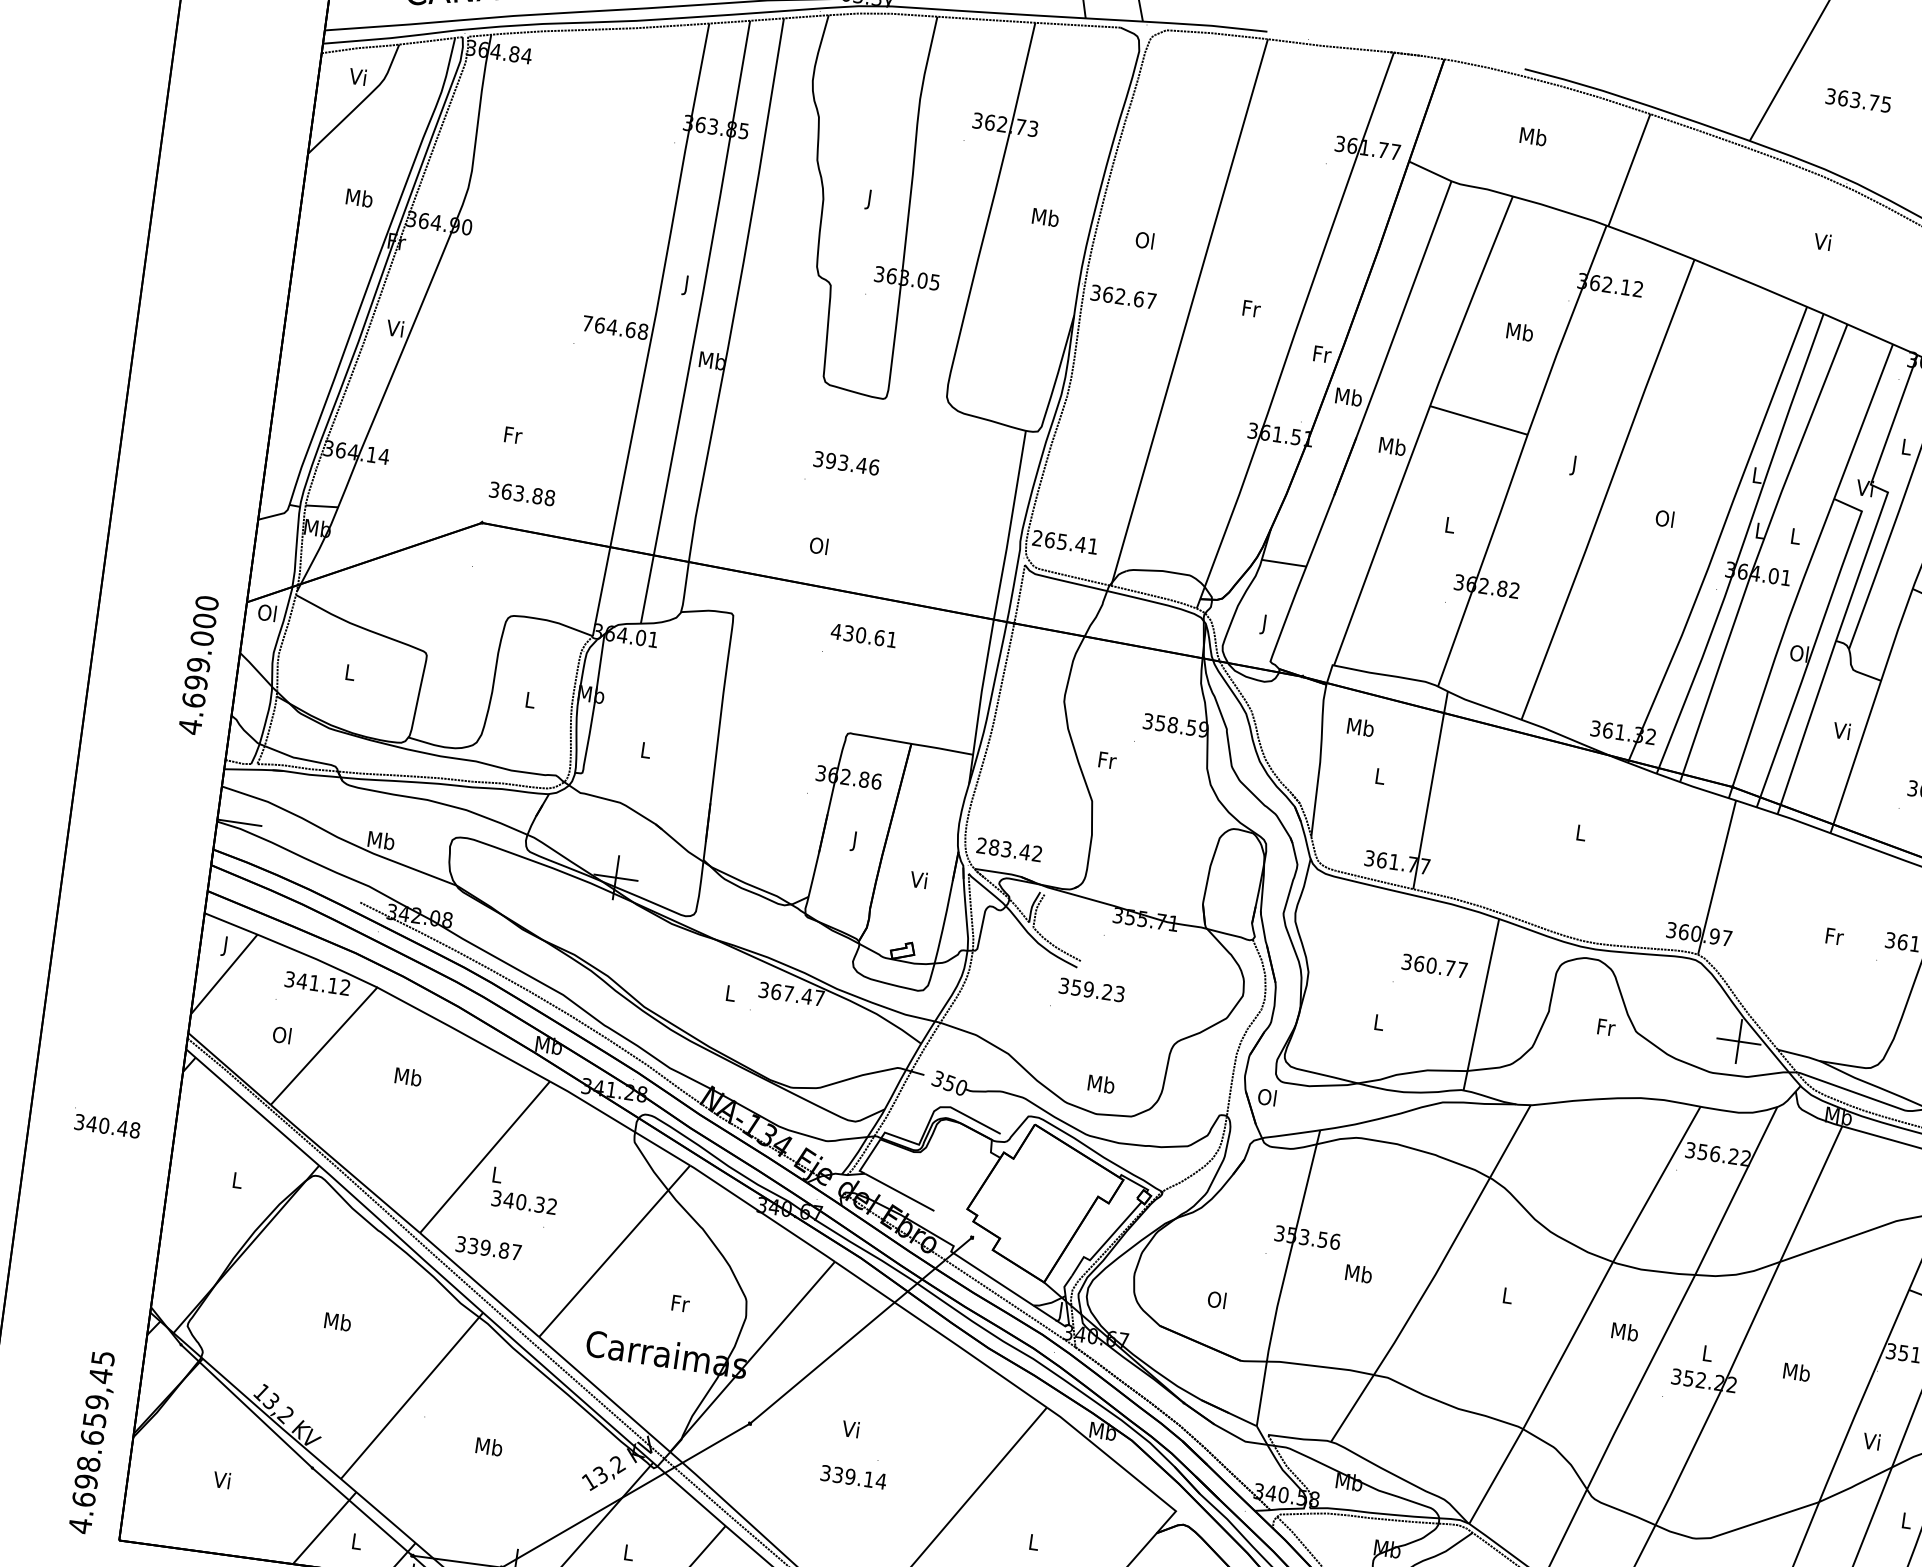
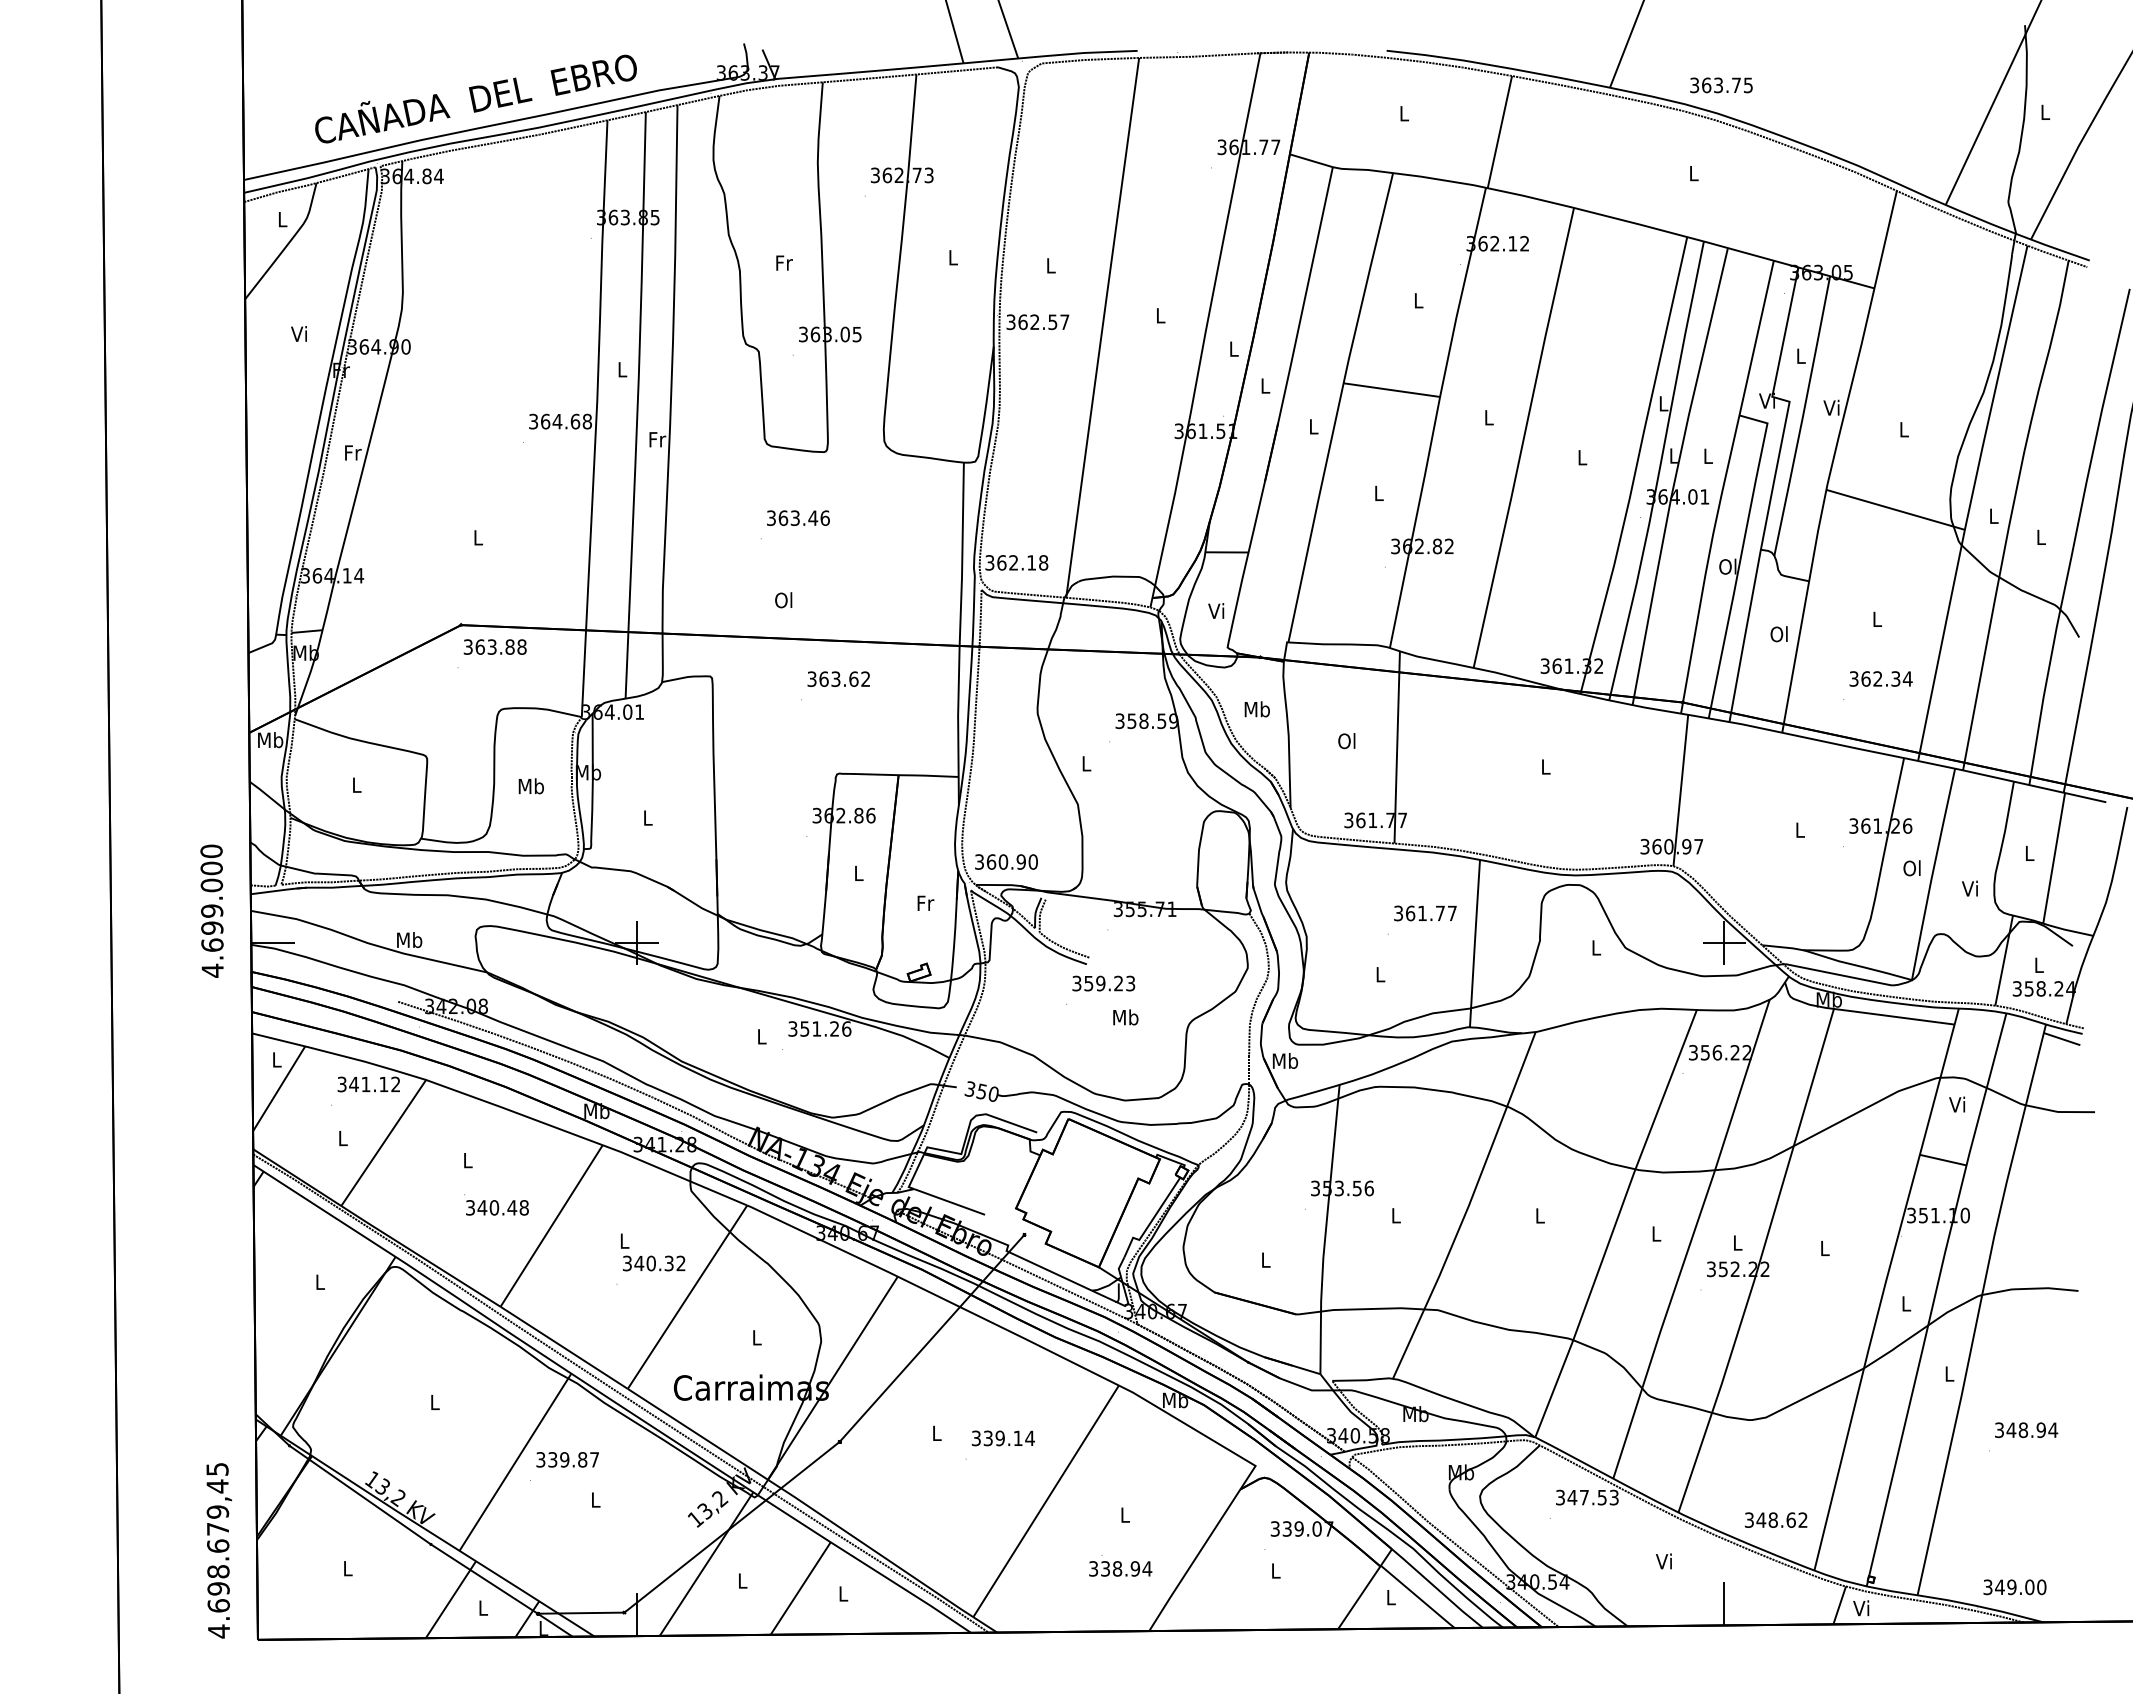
text: (357, 76) -> (281, 219), Vi -> L
text: (1858, 100) -> (1721, 85), moved
text: (1532, 136) -> (1403, 113), Mb -> L
text: (358, 198) -> (299, 334), Mb -> Vi
text: (870, 199) -> (784, 264), J -> Fr
text: (1045, 217) -> (952, 257), Mb -> L
text: (1144, 240) -> (1049, 265), Ol -> L
text: (1822, 241) -> (1692, 173), Vi -> L
text: (686, 285) -> (622, 371), J -> L
text: (1138, 299) -> (1052, 322), 362.67 -> 362.57
text: (1251, 308) -> (1160, 315), Fr -> L
text: (587, 323) -> (533, 421), 764.68 -> 364.68
text: (395, 328) -> (352, 452), Vi -> Fr
text: (1519, 331) -> (1418, 300), Mb -> L
text: (1322, 353) -> (1234, 348), Fr -> L
text: (711, 360) -> (656, 439), Mb -> Fr
text: (1349, 396) -> (1265, 385), Mb -> L
text: (513, 435) -> (478, 537), Fr -> L
text: (1392, 446) -> (1313, 426), Mb -> L
text: (831, 460) -> (783, 517), 393.46 -> 363.46
text: (1575, 465) -> (1489, 419), J -> L
text: (521, 493) -> (494, 646), moved
text: (1664, 518) -> (1581, 457), Ol -> L
text: (1065, 541) -> (1016, 562), 265.41 -> 362.18
text: (267, 613) -> (270, 740), Ol -> Mb
text: (1264, 623) -> (1216, 612), J -> Vi
text: (863, 634) -> (838, 678), 430.61 -> 363.62
text: (198, 664) -> (211, 910), moved
text: (529, 700) -> (530, 786), L -> Mb
text: (1359, 727) -> (1256, 709), moved
text: (1841, 731) -> (1778, 634), Vi -> Ol
text: (1107, 760) -> (1086, 763), Fr -> L
text: (1379, 776) -> (1346, 741), L -> Ol
text: (854, 841) -> (858, 875), J -> L
text: (1009, 849) -> (1006, 861), 283.42 -> 360.90
text: (919, 879) -> (925, 902), Vi -> Fr
text: (1834, 935) -> (1800, 829), Fr -> L
text: (225, 945) -> (276, 1061), J -> L
text: (1431, 965) -> (1422, 913), 360.77 -> 361.77
text: (797, 994) -> (825, 1028), 367.47 -> 351.26
text: (1606, 1027) -> (1596, 947), Fr -> L
text: (281, 1035) -> (341, 1138), Ol -> L
text: (407, 1076) -> (467, 1160), Mb -> L
text: (1101, 1084) -> (1125, 1017), moved
text: (1268, 1096) -> (1285, 1060), Ol -> Mb
text: (106, 1122) -> (496, 1204), moved
text: (524, 1190) -> (652, 1252), moved
text: (488, 1247) -> (567, 1459), moved
text: (1358, 1273) -> (1395, 1215), Mb -> L
text: (1216, 1299) -> (1264, 1259), Ol -> L
text: (680, 1303) -> (757, 1337), Fr -> L
text: (337, 1321) -> (434, 1402), Mb -> L
text: (1625, 1331) -> (1656, 1233), Mb -> L
text: (1796, 1372) -> (1824, 1248), Mb -> L
text: (95, 1420) -> (218, 1529), 4.698.659,45 -> 4.698.679,45
text: (850, 1428) -> (935, 1432), Vi -> L
text: (1871, 1441) -> (1905, 1303), Vi -> L
text: (489, 1446) -> (595, 1499), Mb -> L
text: (852, 1477) -> (1002, 1438), moved
text: (221, 1480) -> (346, 1568), Vi -> L

